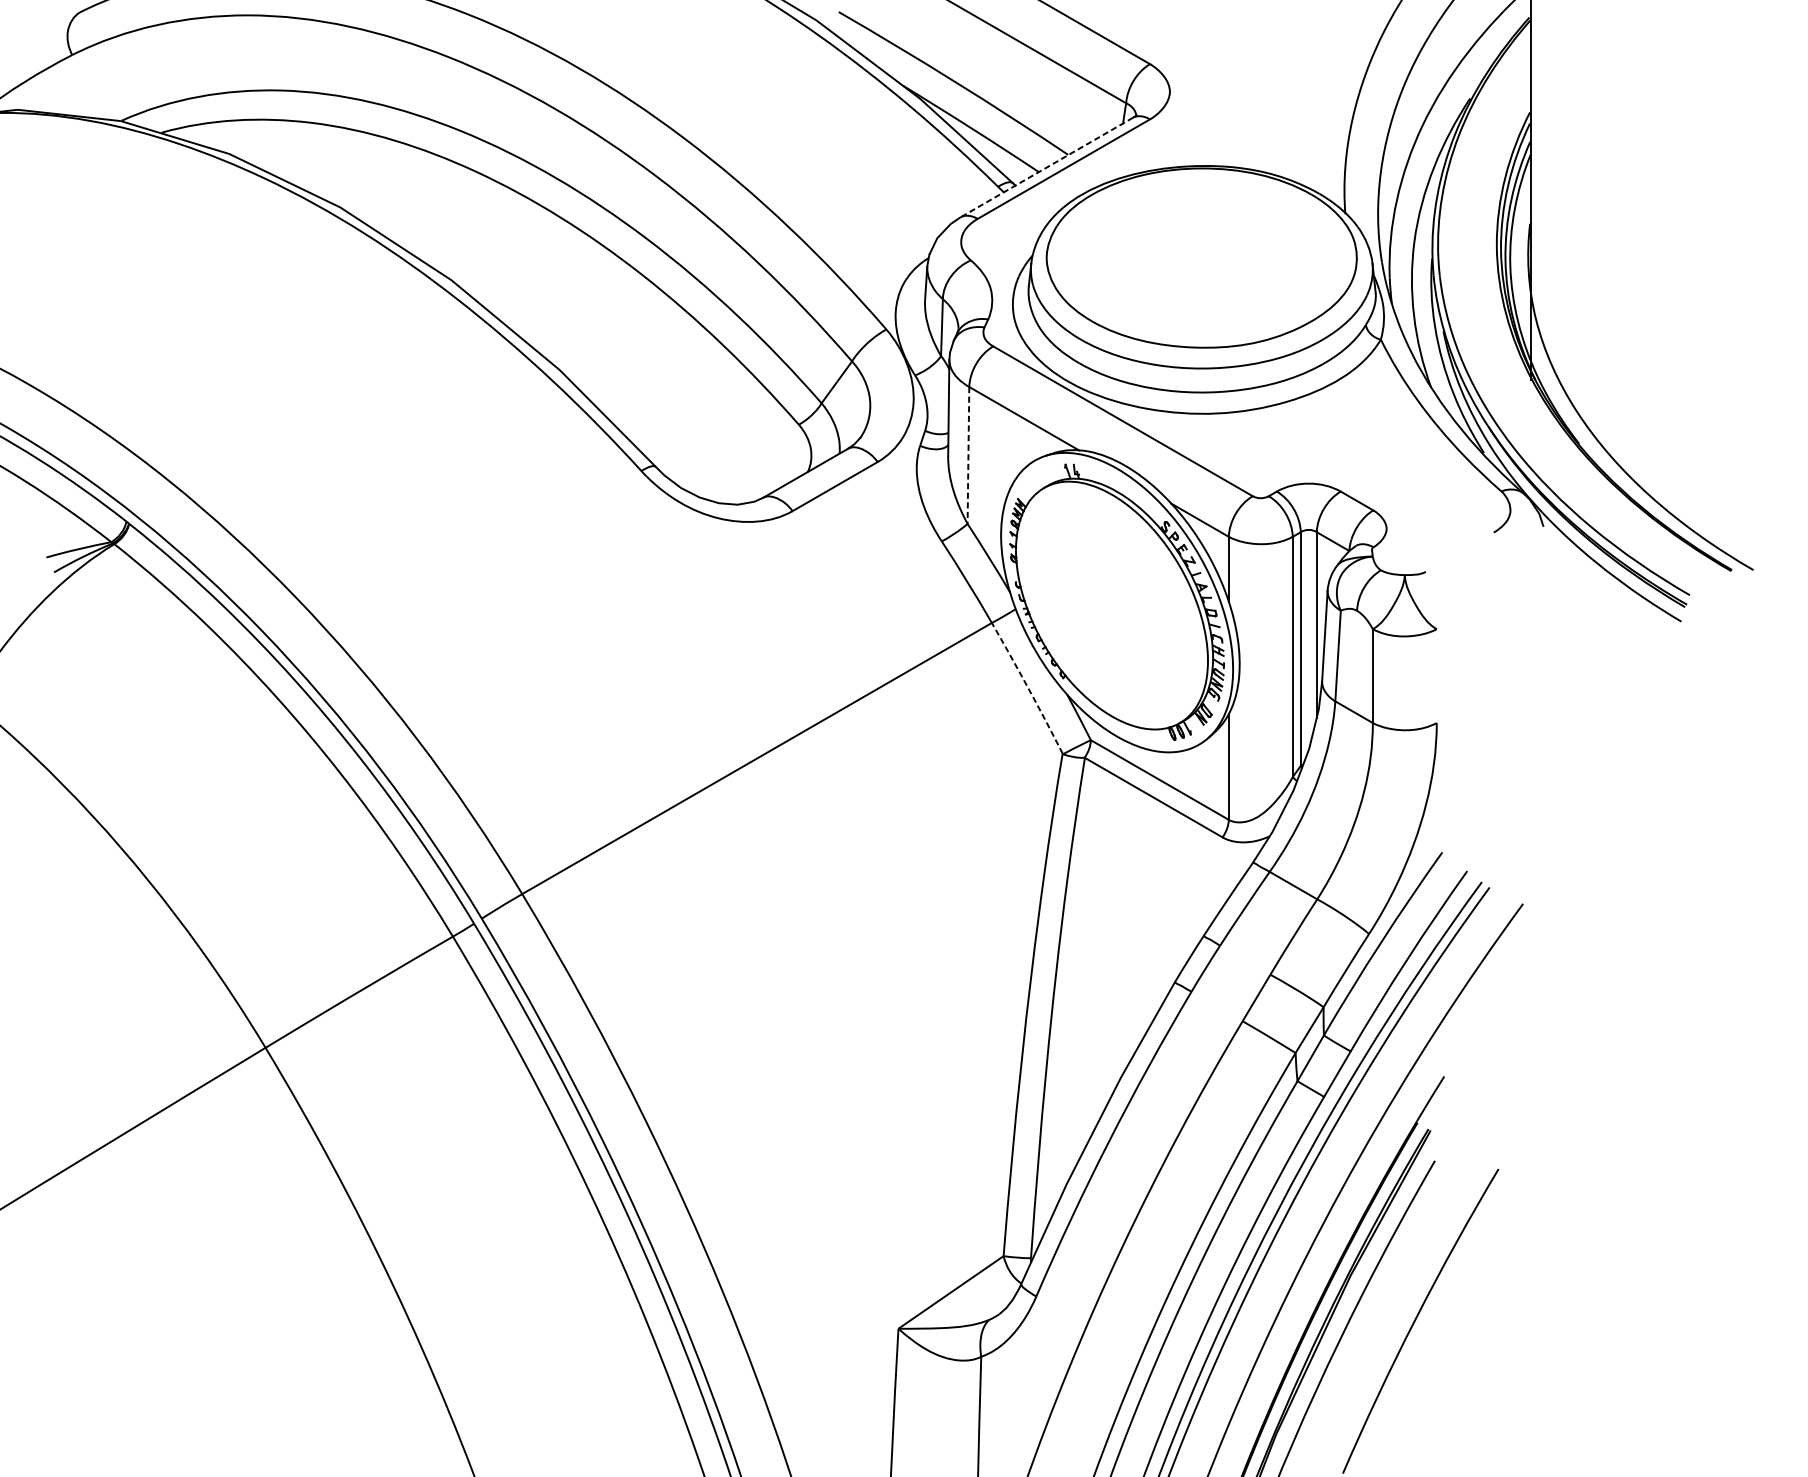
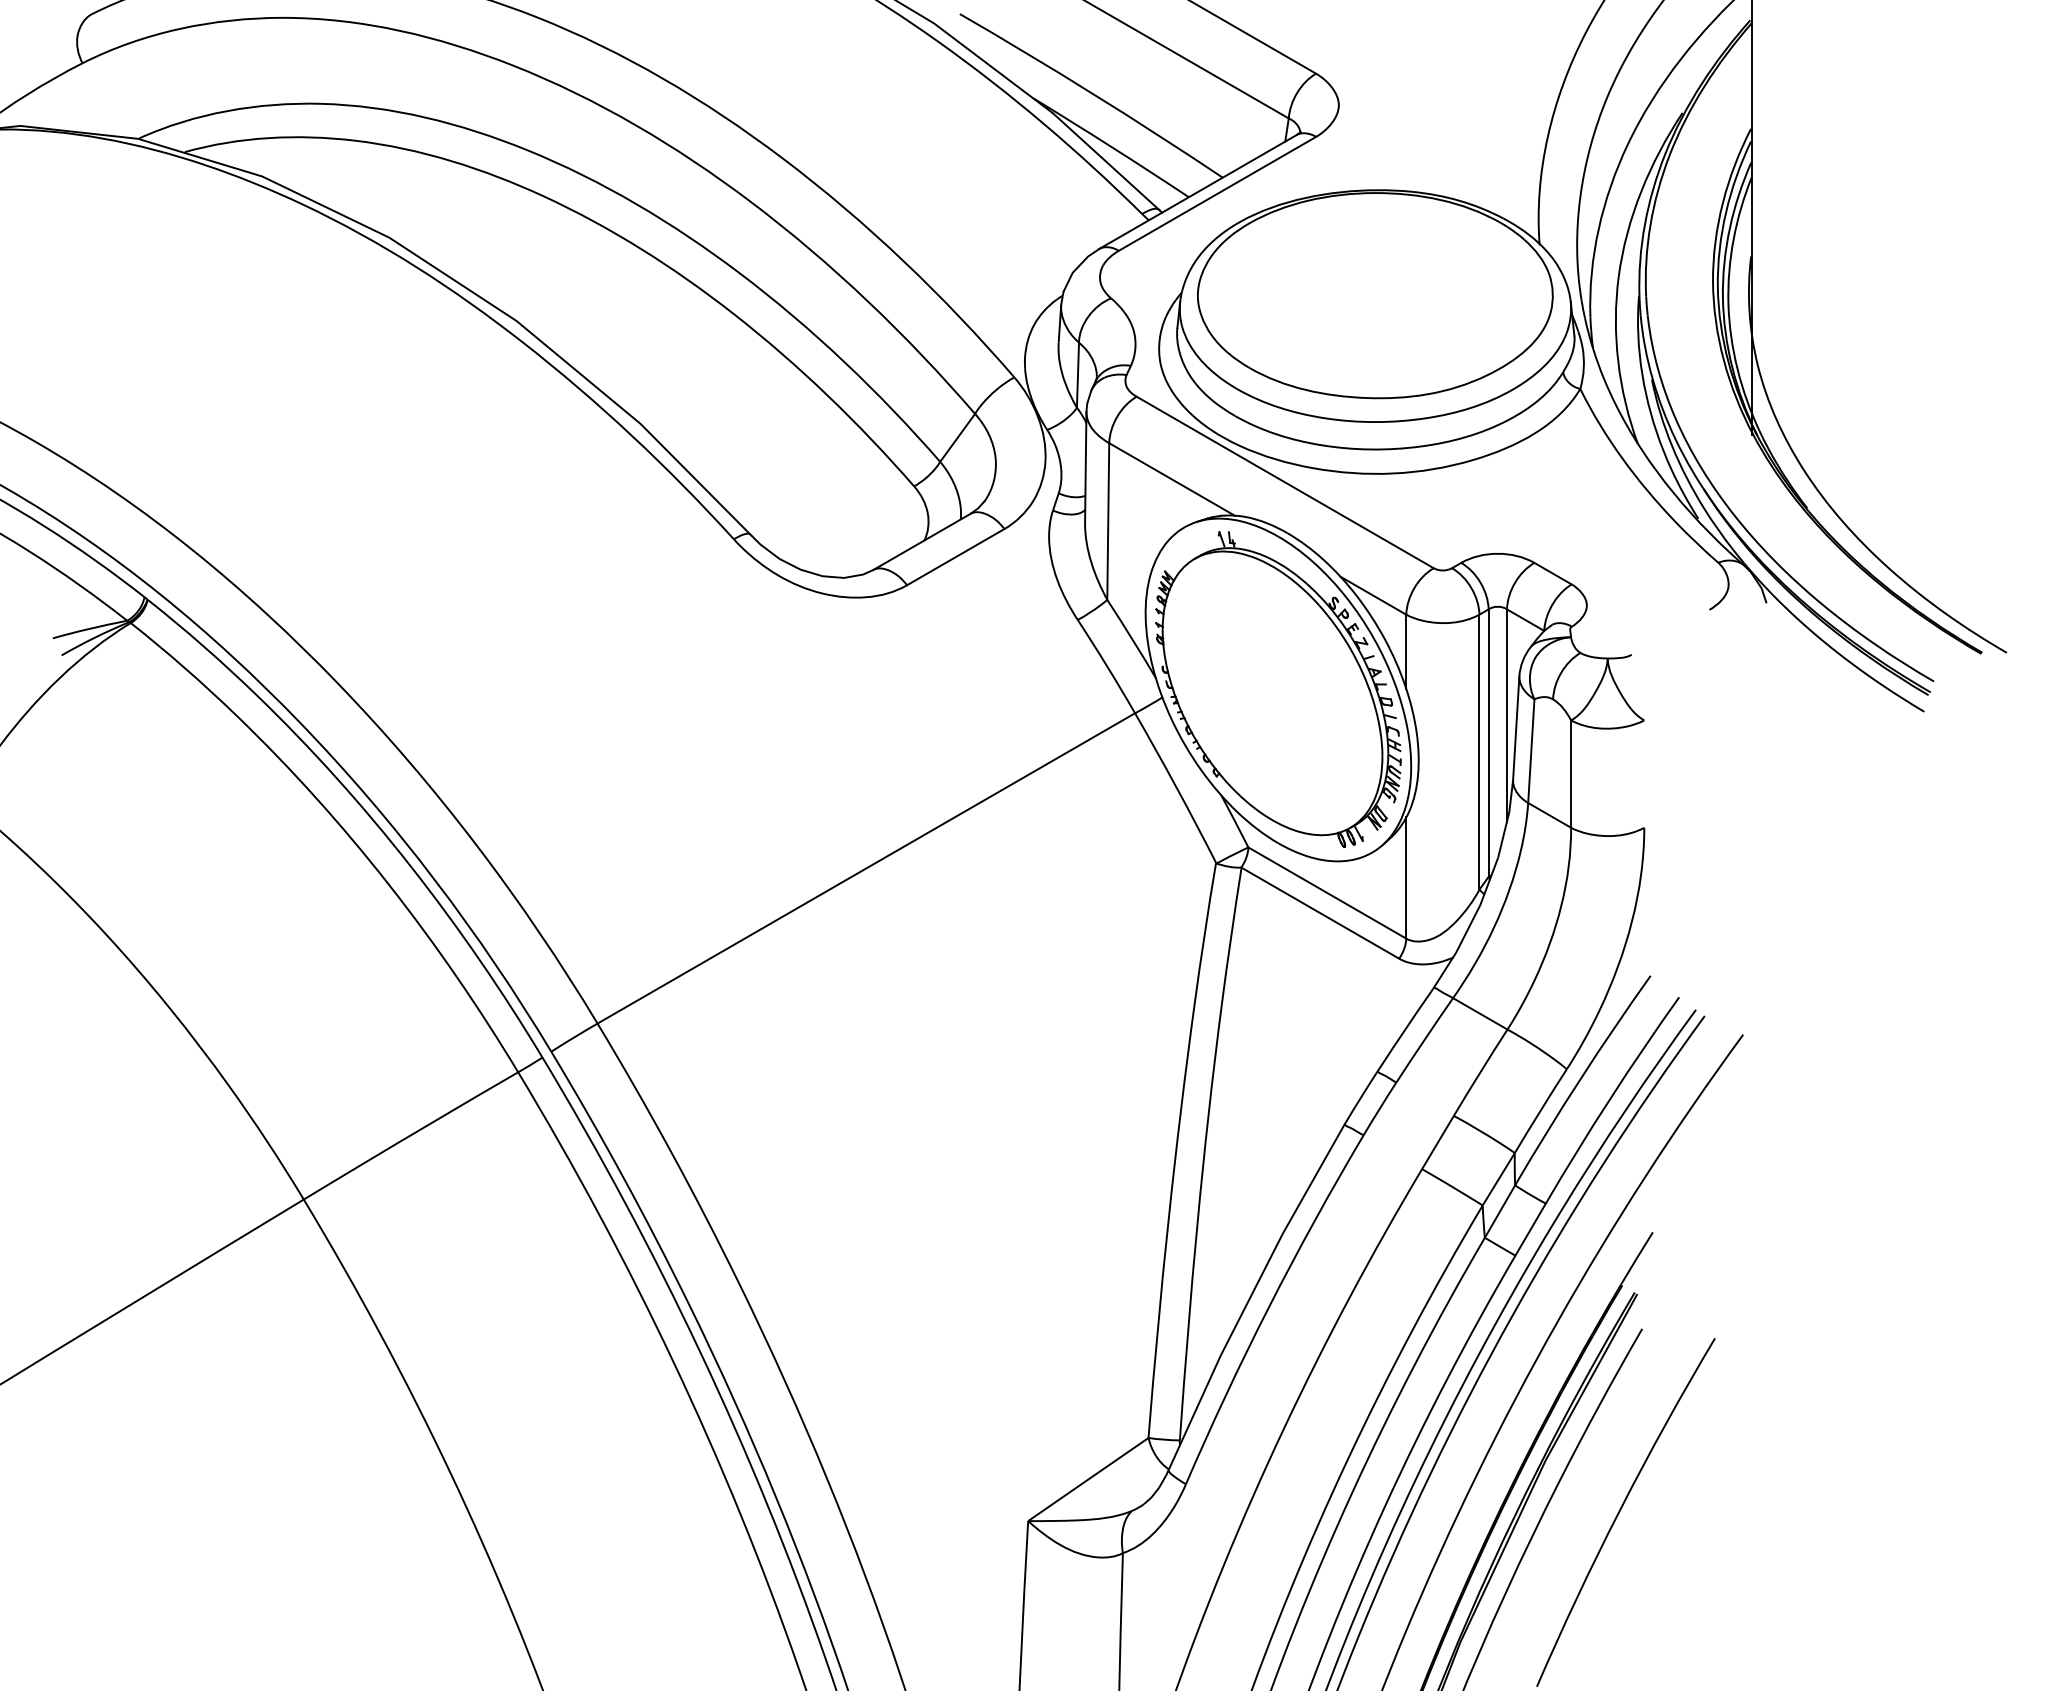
line: (1047, 167) -> (1198, 191), dashed -> solid
line: (968, 456) -> (1108, 522), dashed -> solid
arc: (1028, 687) -> (1176, 787), dashed -> solid

